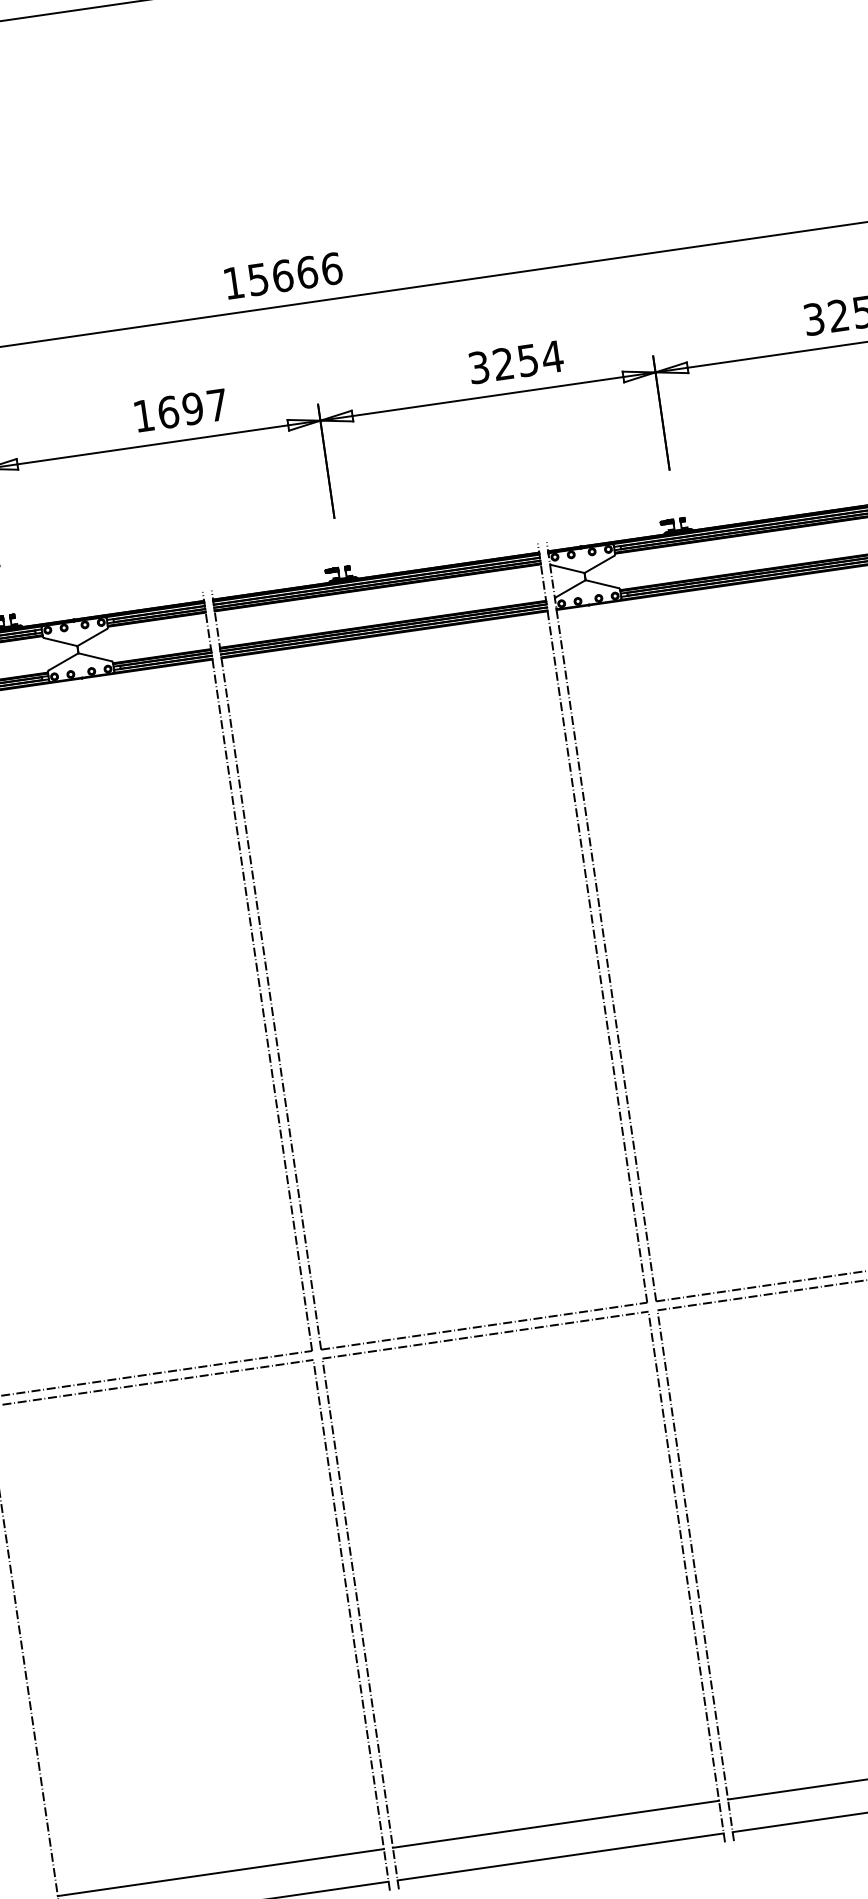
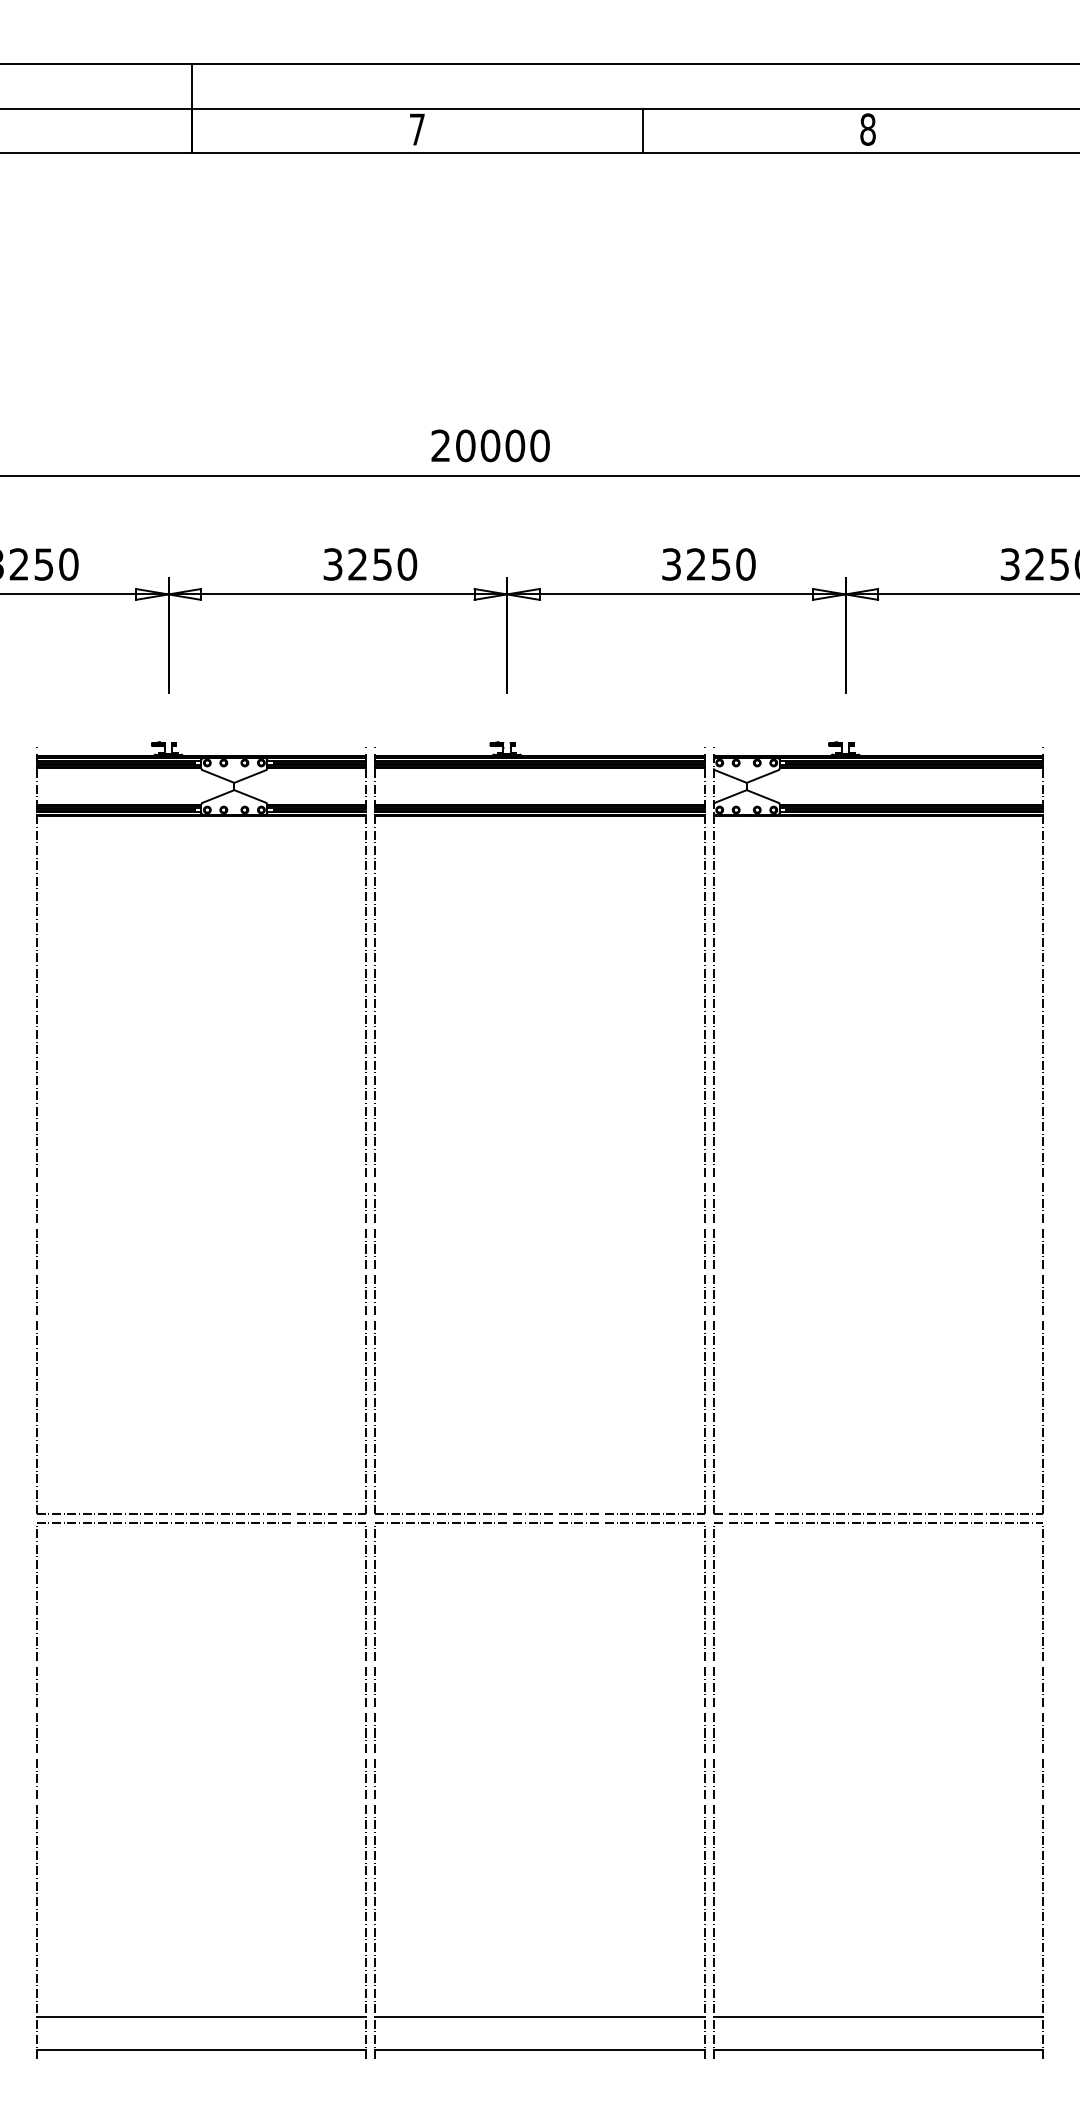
text: (282, 275) -> (490, 445), 15666 -> 20000
text: (552, 357) -> (745, 564), 3254 -> 3250
text: (181, 410) -> (370, 564), 1697 -> 3250

